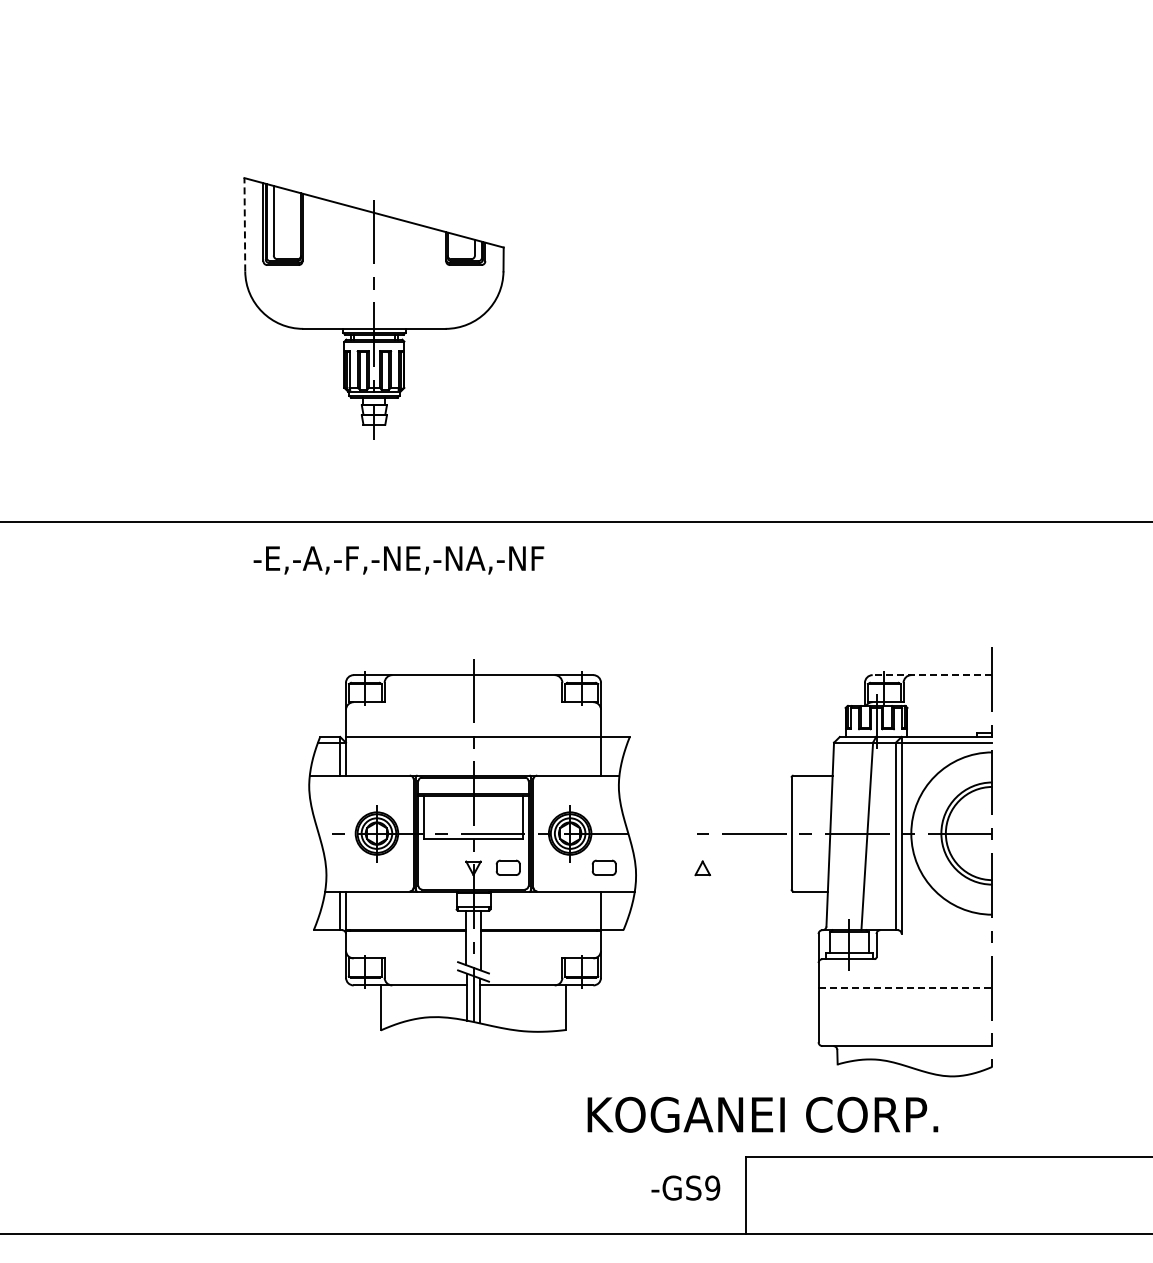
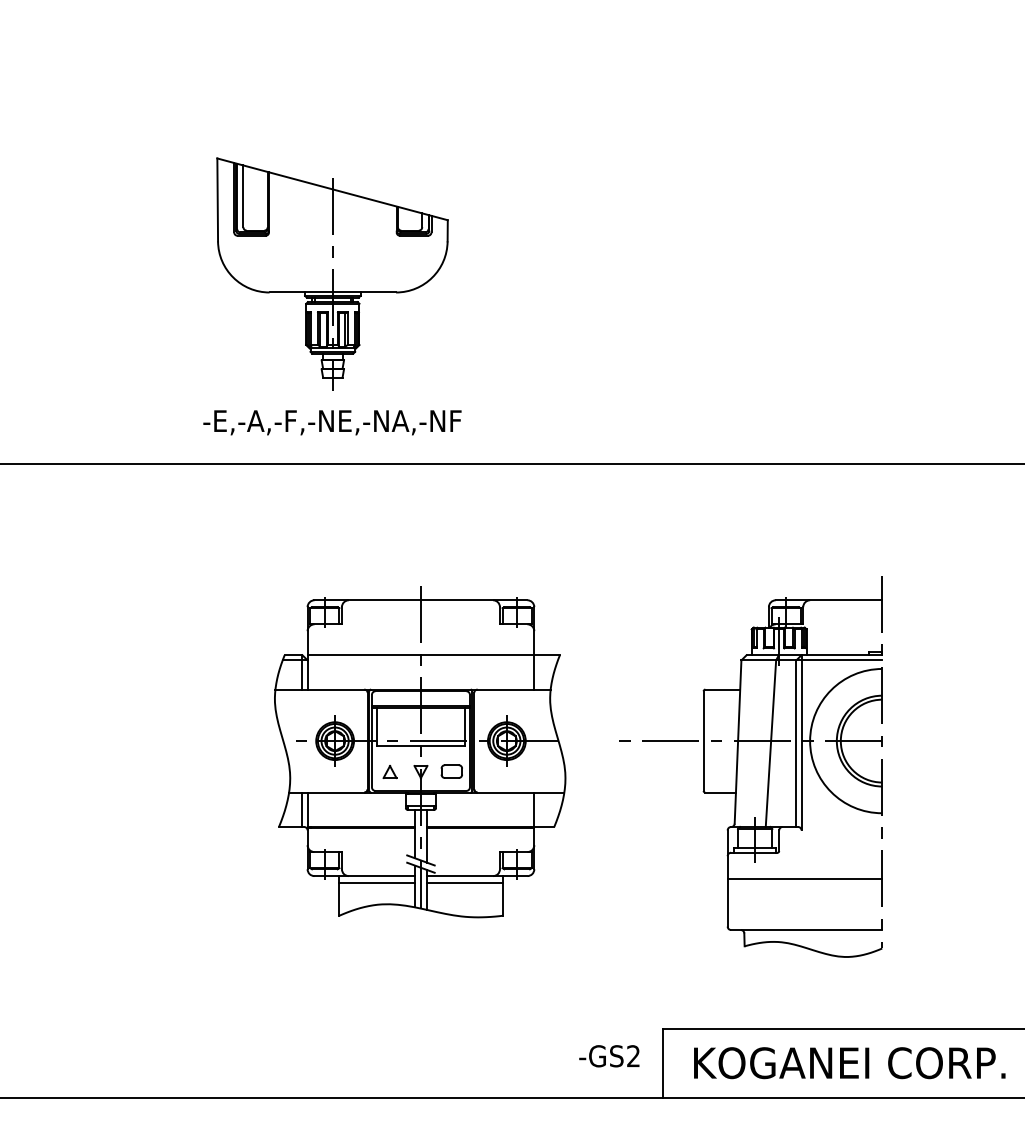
line: (244, 224) -> (217, 199), dashed -> solid
text: (398, 560) -> (332, 422), moved
line: (932, 675) -> (828, 600), dashed -> solid
part: (603, 867) -> (536, 771), removed
part: (702, 868) -> (389, 772), moved
line: (905, 988) -> (804, 878), dashed -> solid
line: (423, 993) -> (376, 883), added
line: (523, 993) -> (465, 883), added
text: (762, 1114) -> (849, 1062), moved
text: (712, 1187) -> (633, 1055), -GS9 -> -GS2

